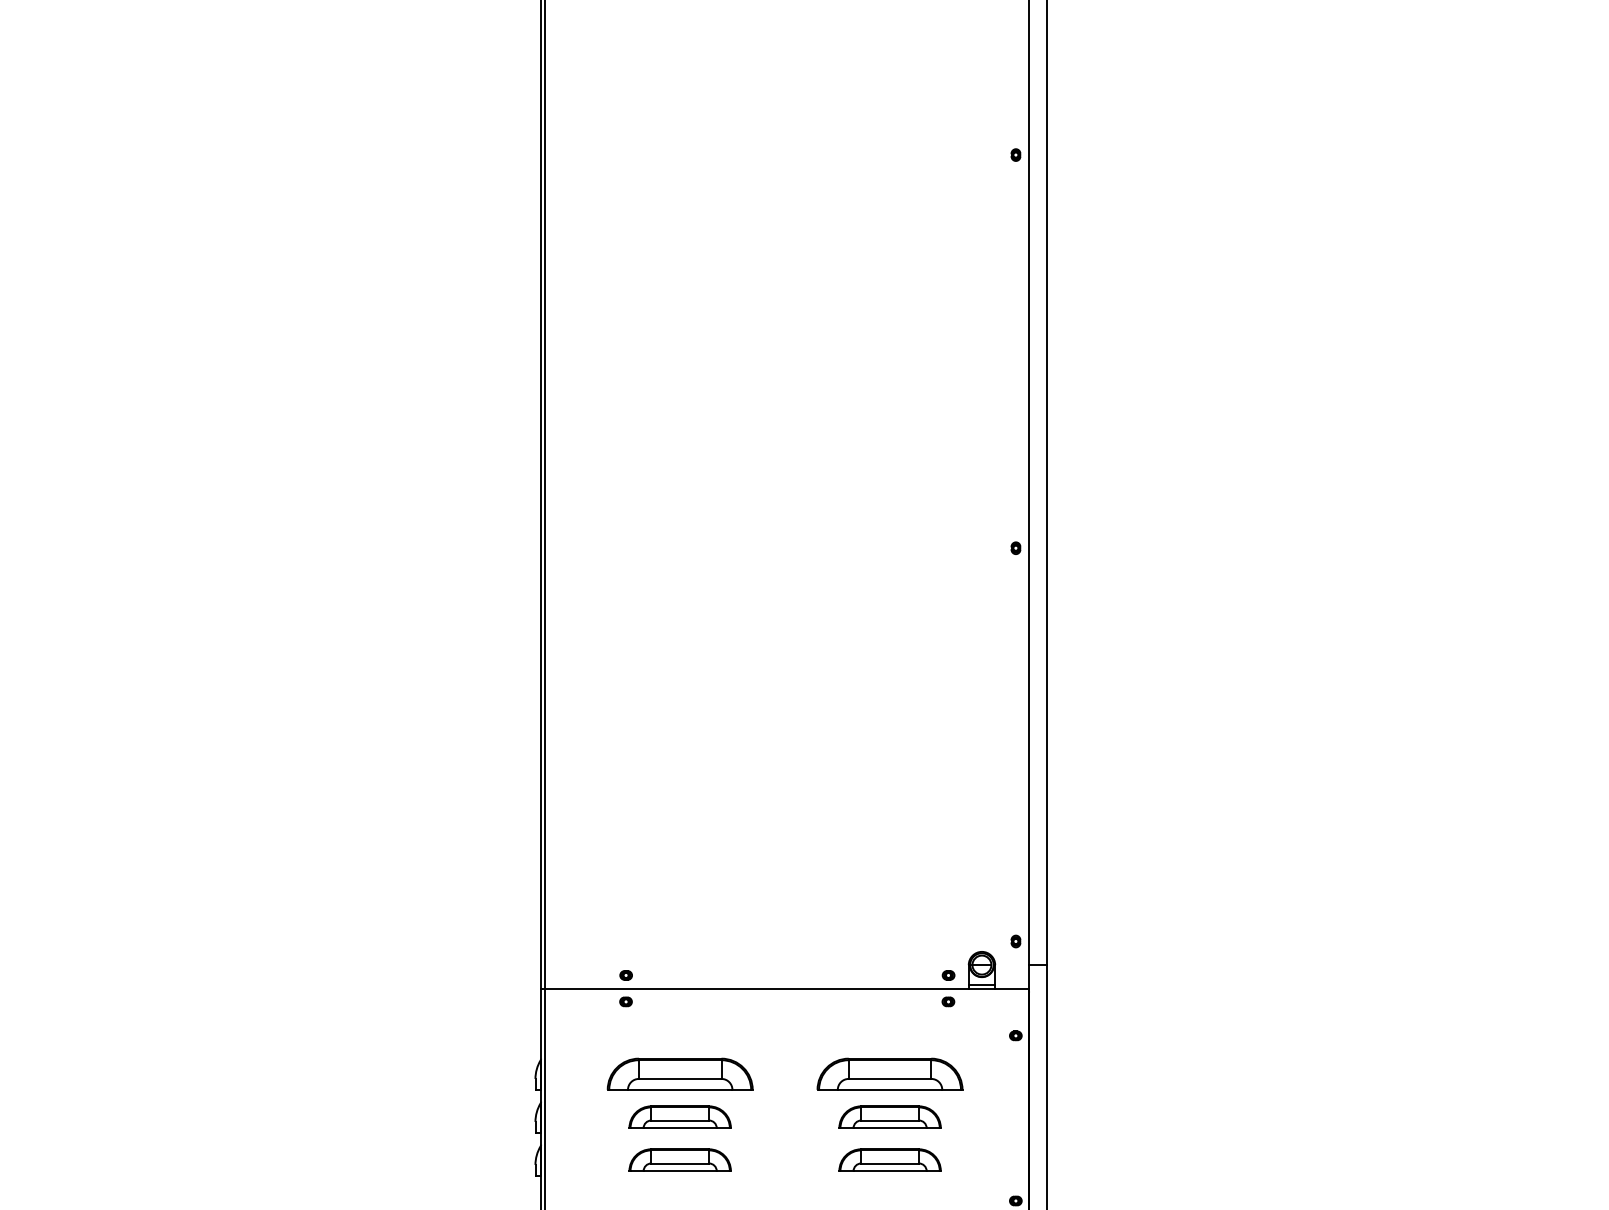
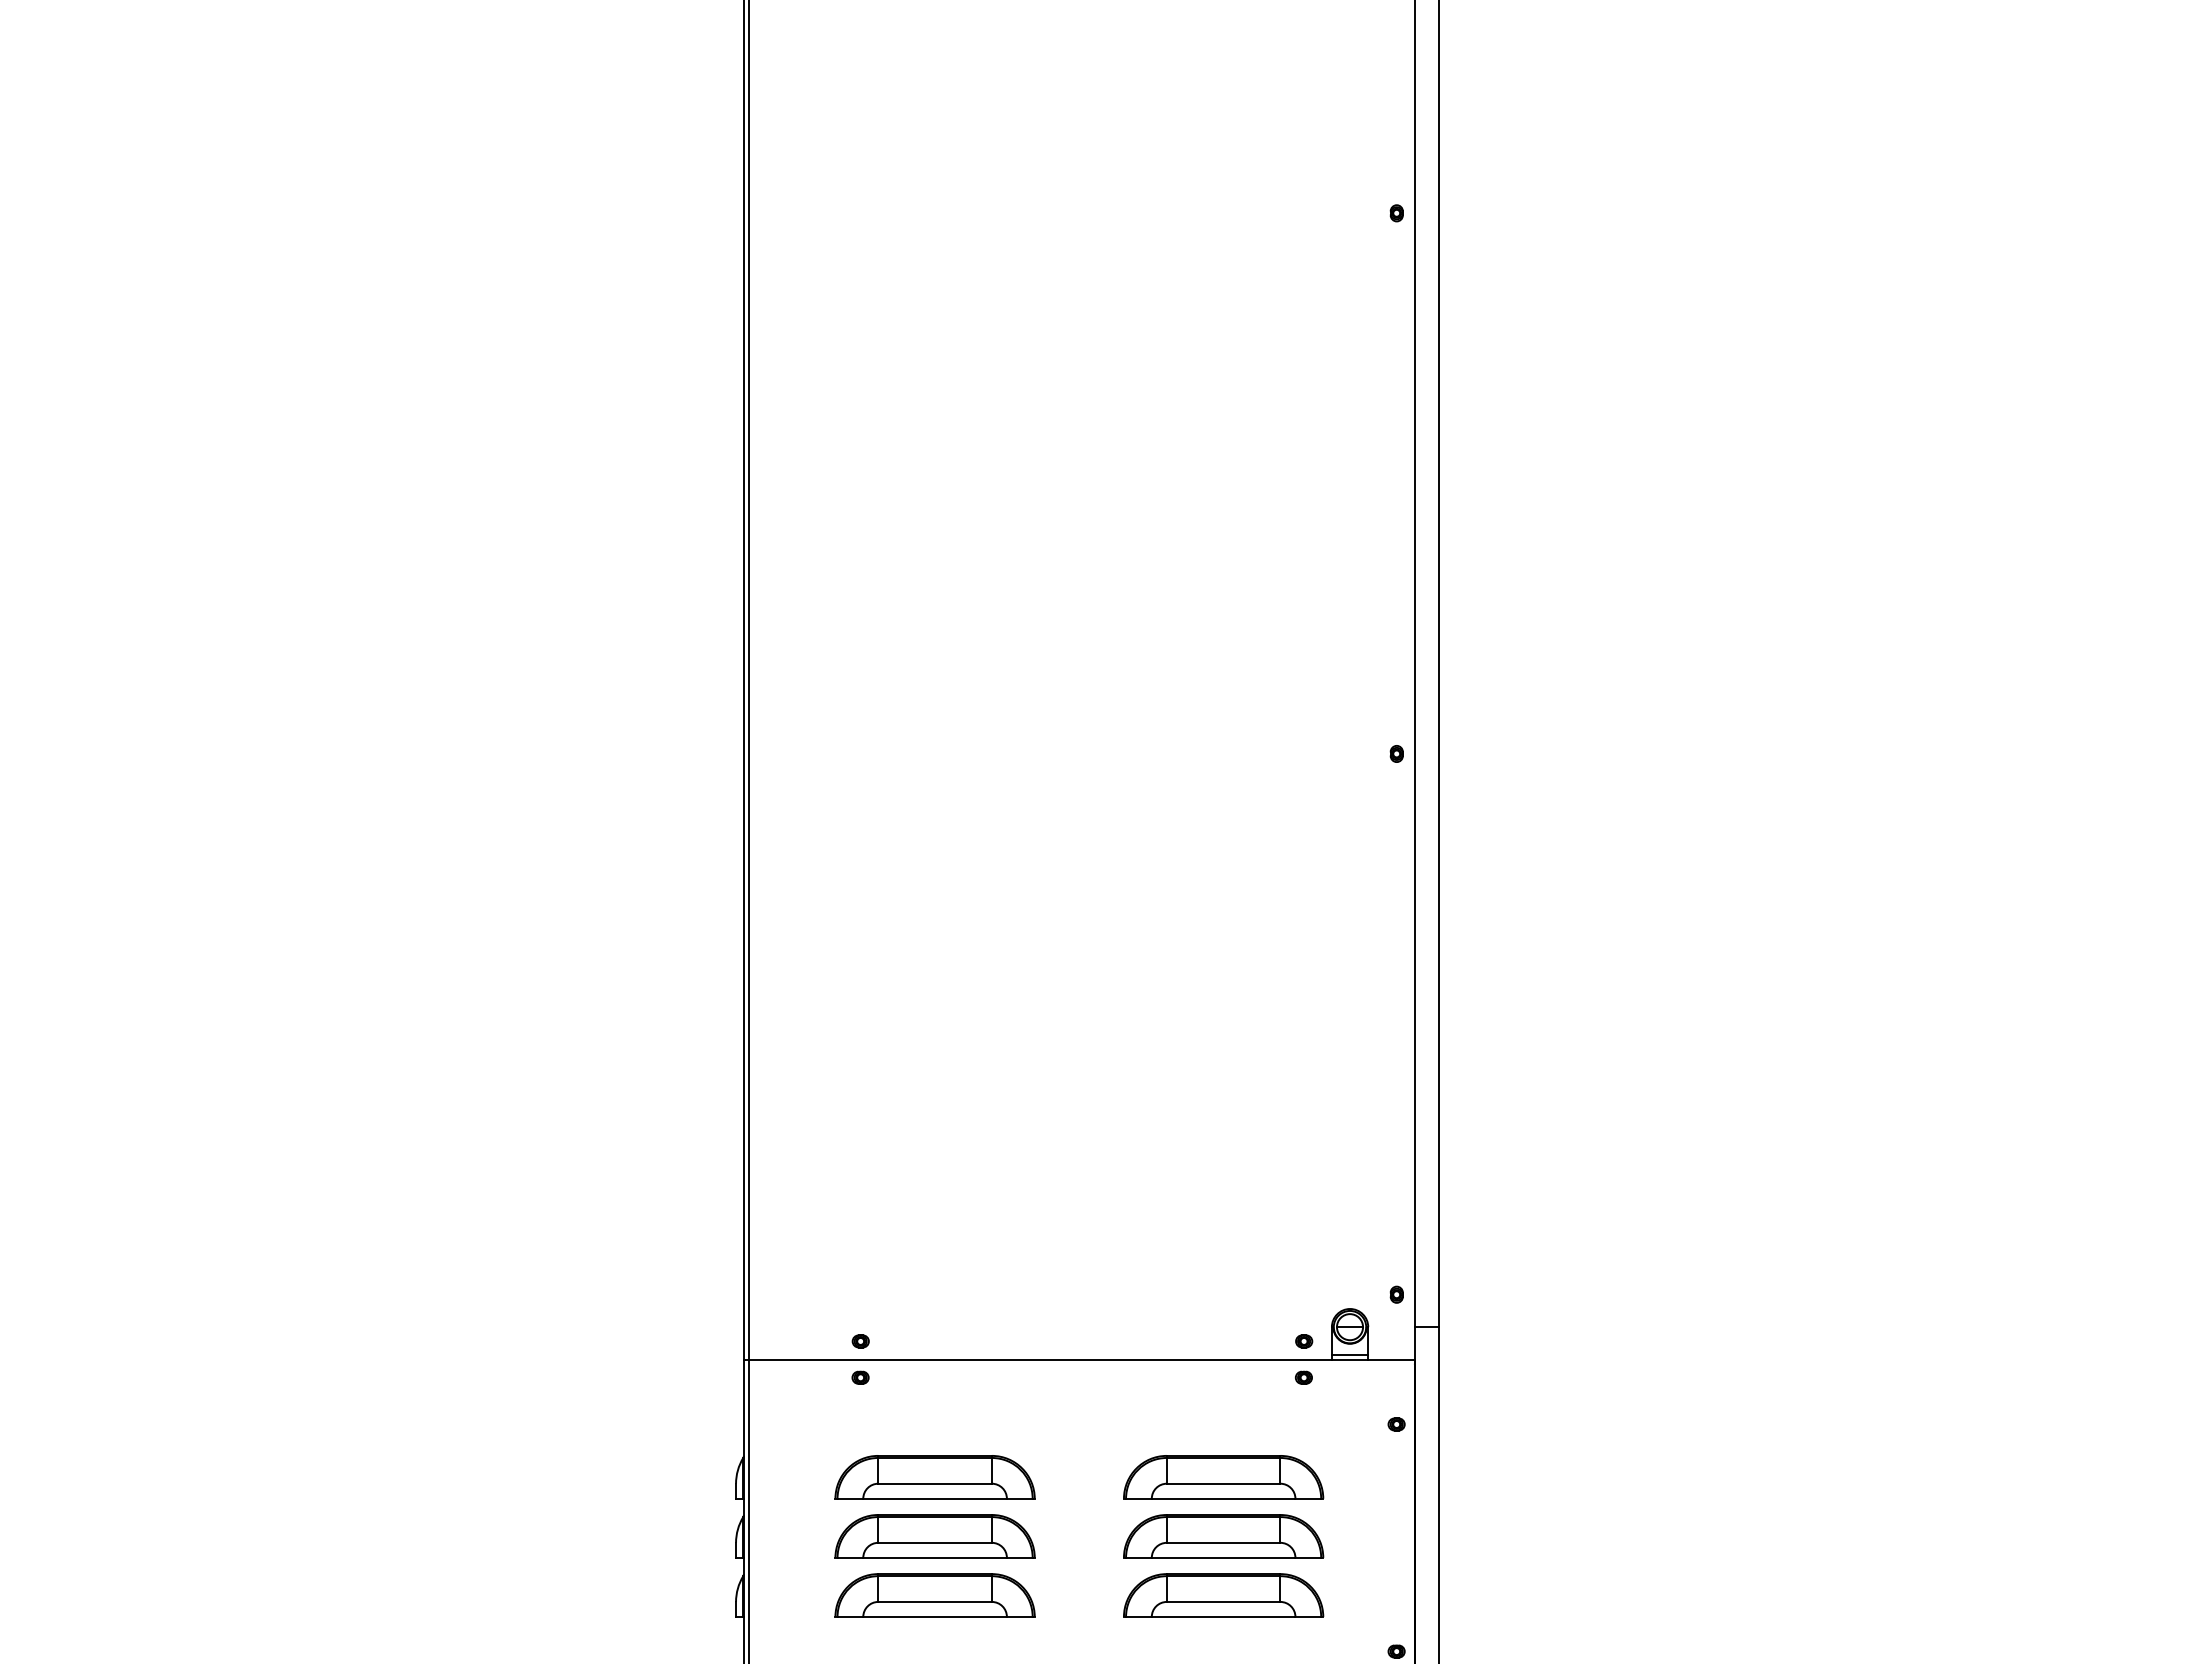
part: (679, 1117) -> (934, 1536), size x1.43
part: (889, 1117) -> (1223, 1536), size x1.43
part: (679, 1160) -> (934, 1595), size x1.43
part: (889, 1160) -> (1223, 1595), size x1.43

